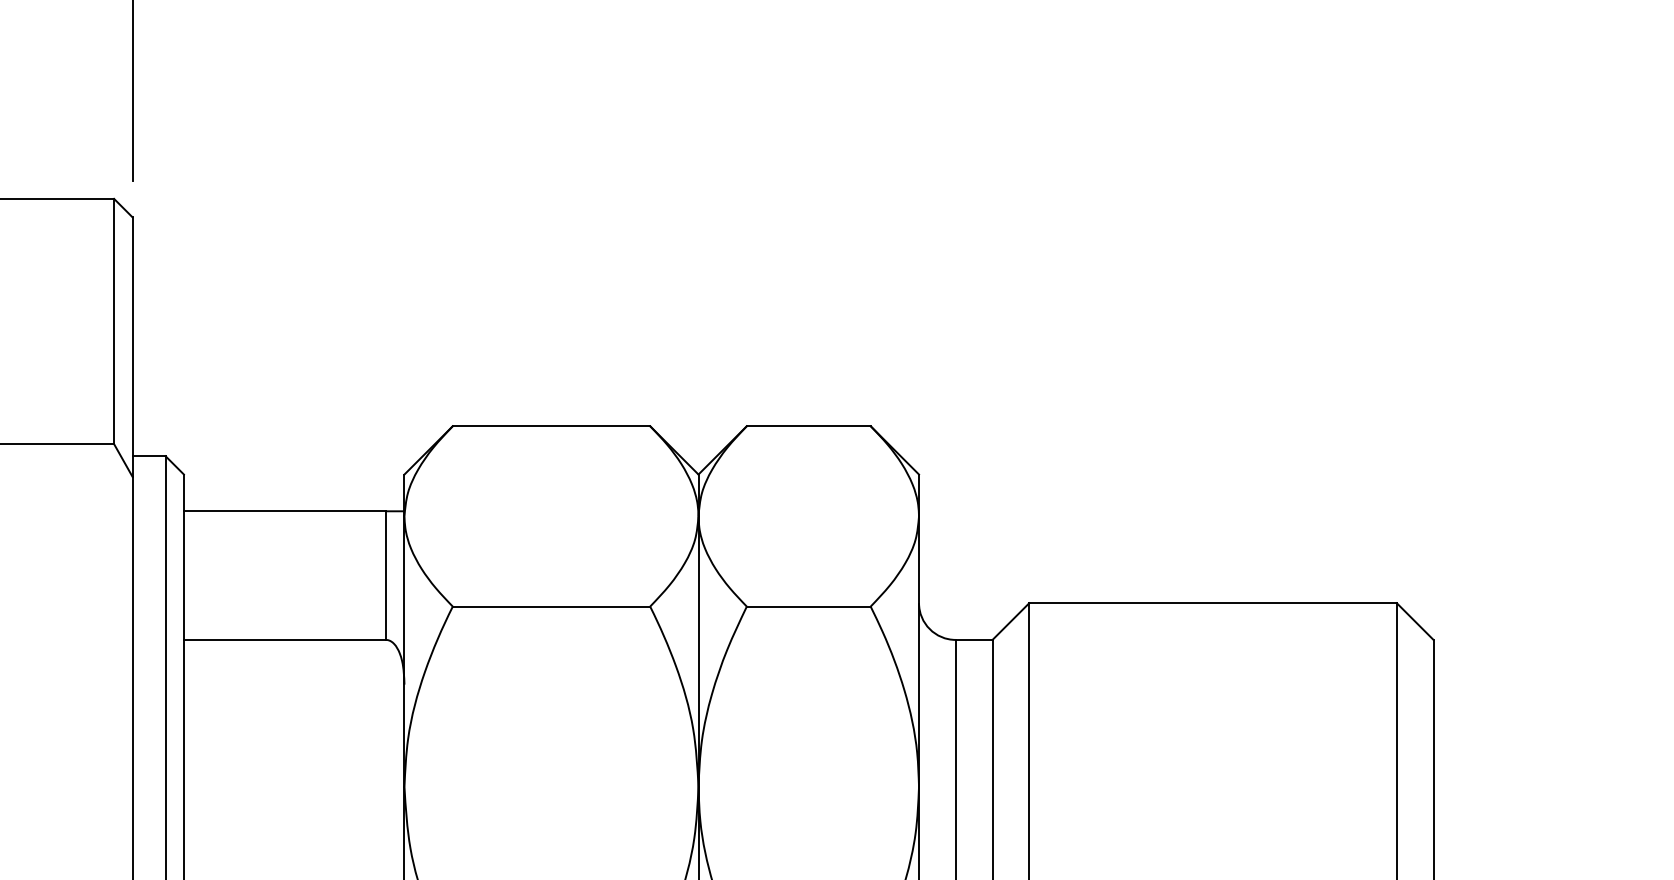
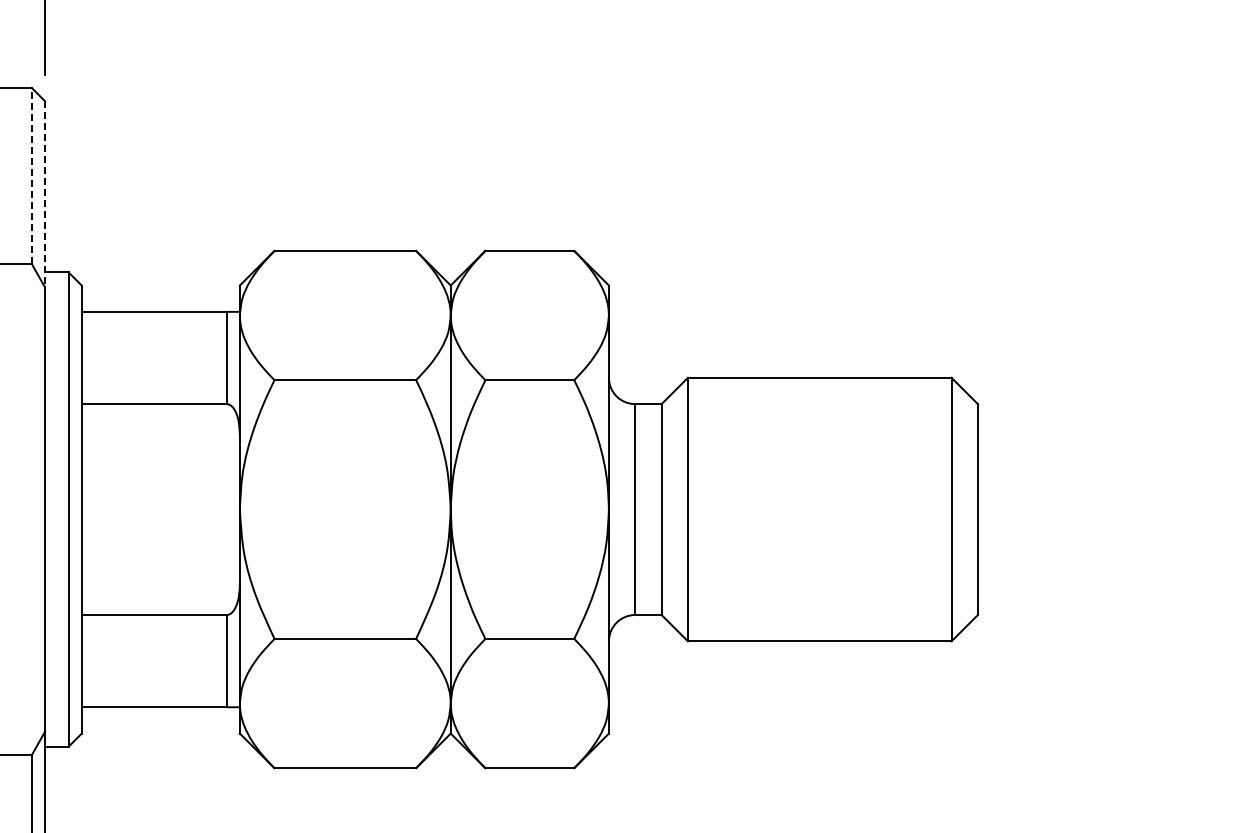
line: (113, 321) -> (31, 175), solid -> dashed
line: (132, 347) -> (44, 194), solid -> dashed

